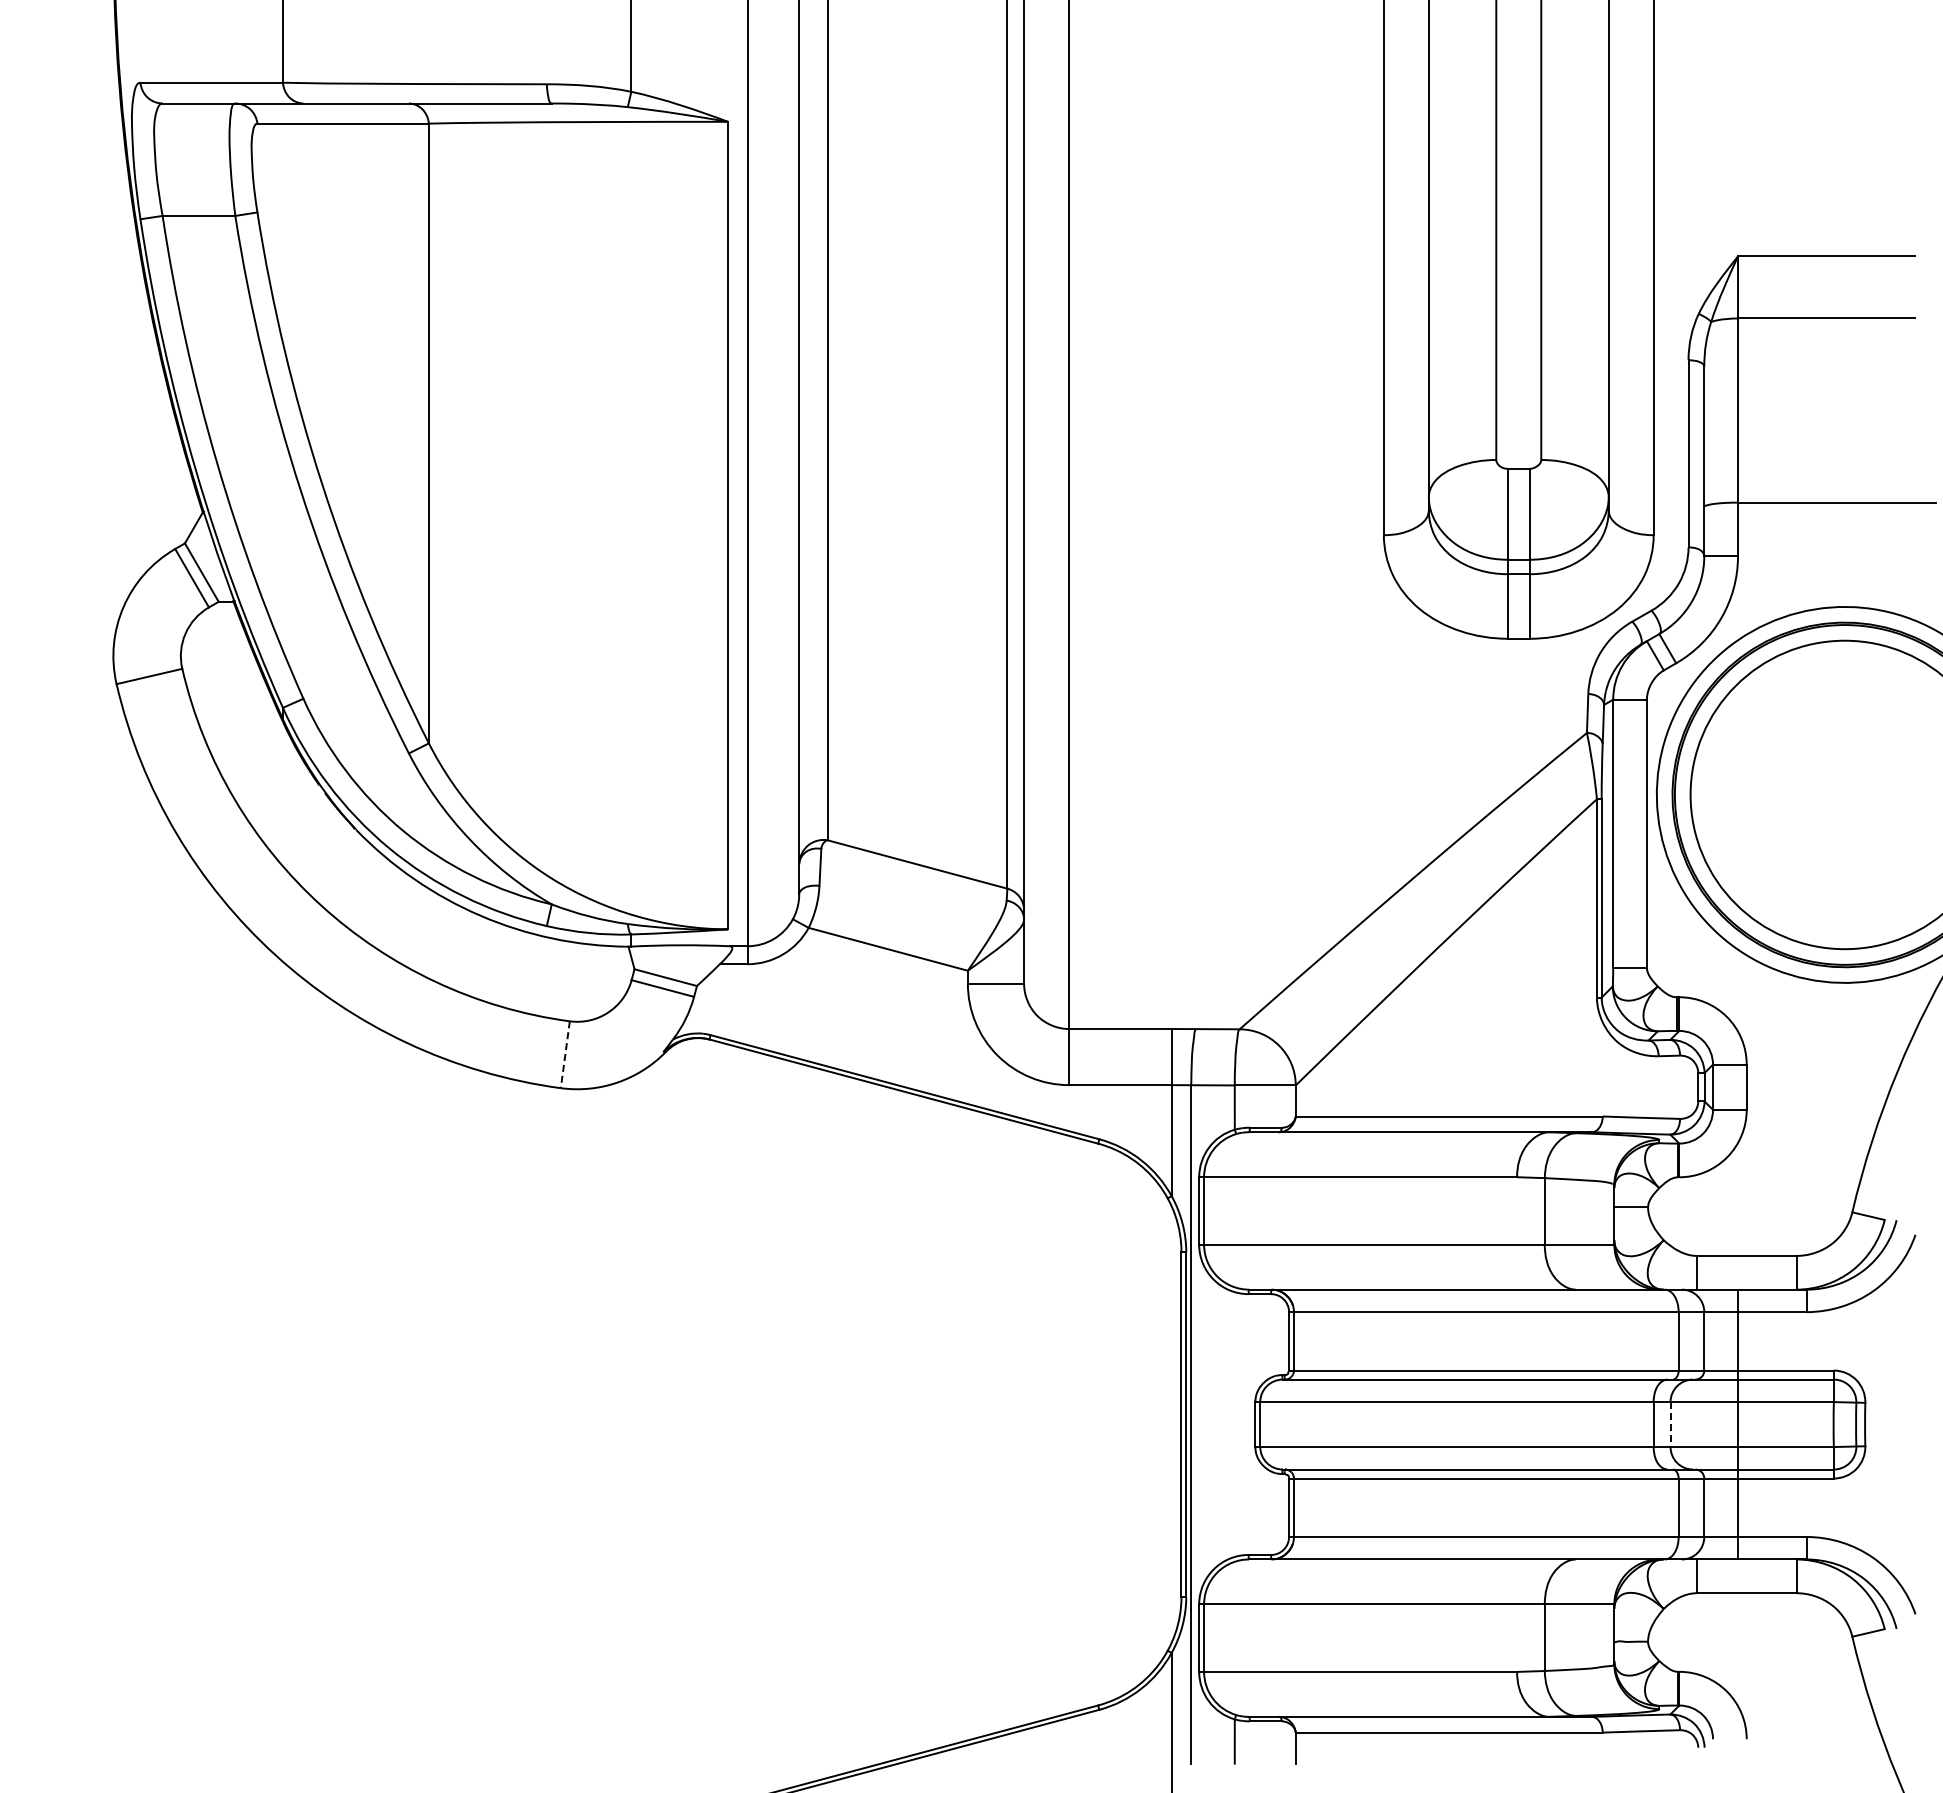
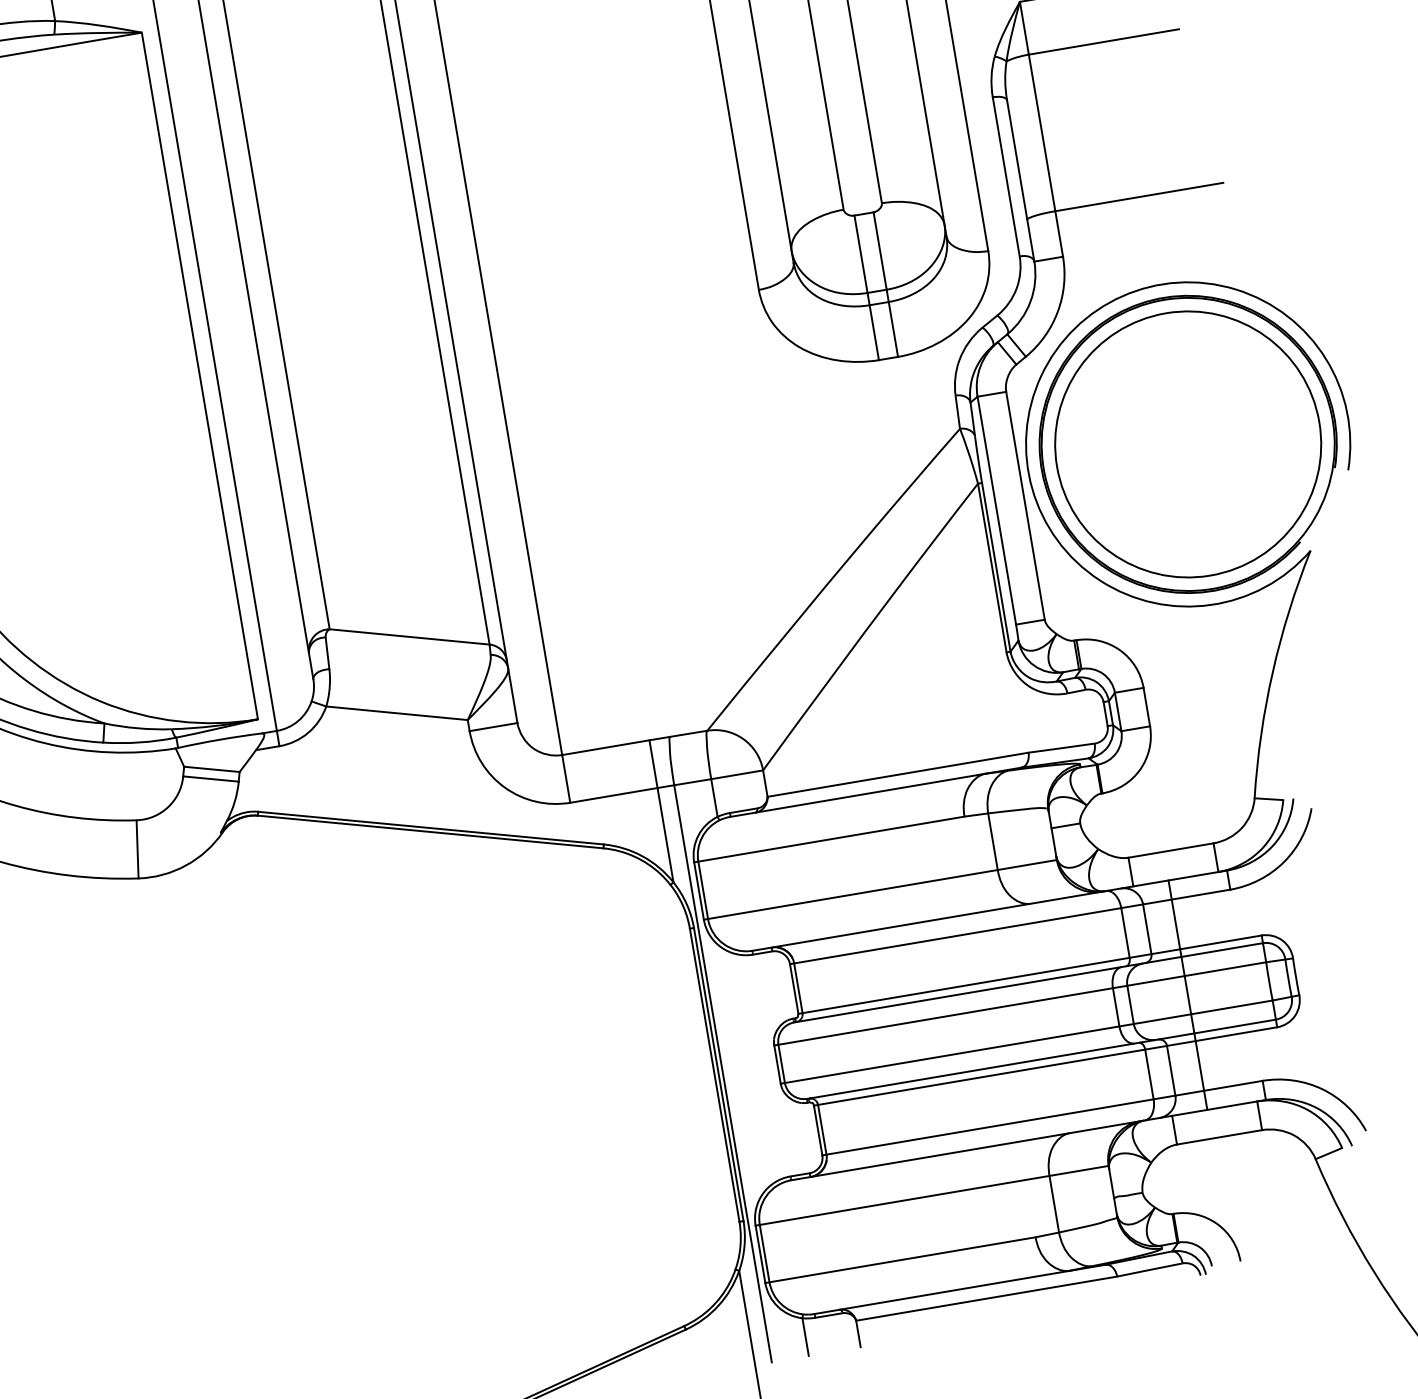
line: (565, 1054) -> (137, 849), dashed -> solid
line: (1670, 1425) -> (1130, 1005), dashed -> solid

